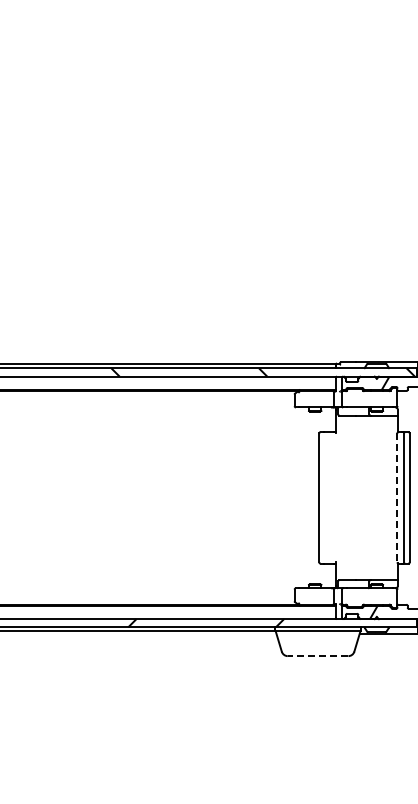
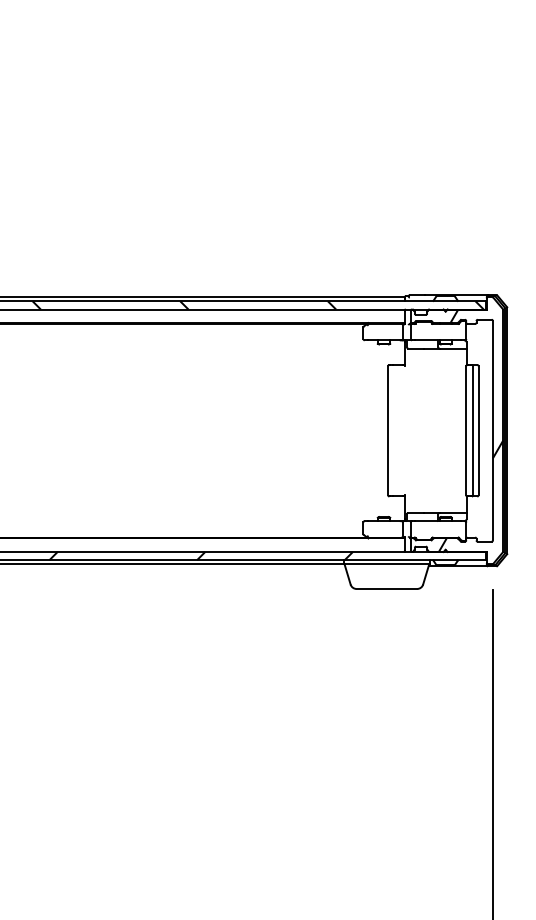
line: (397, 497) -> (466, 430), dashed -> solid
line: (317, 655) -> (386, 588), dashed -> solid

